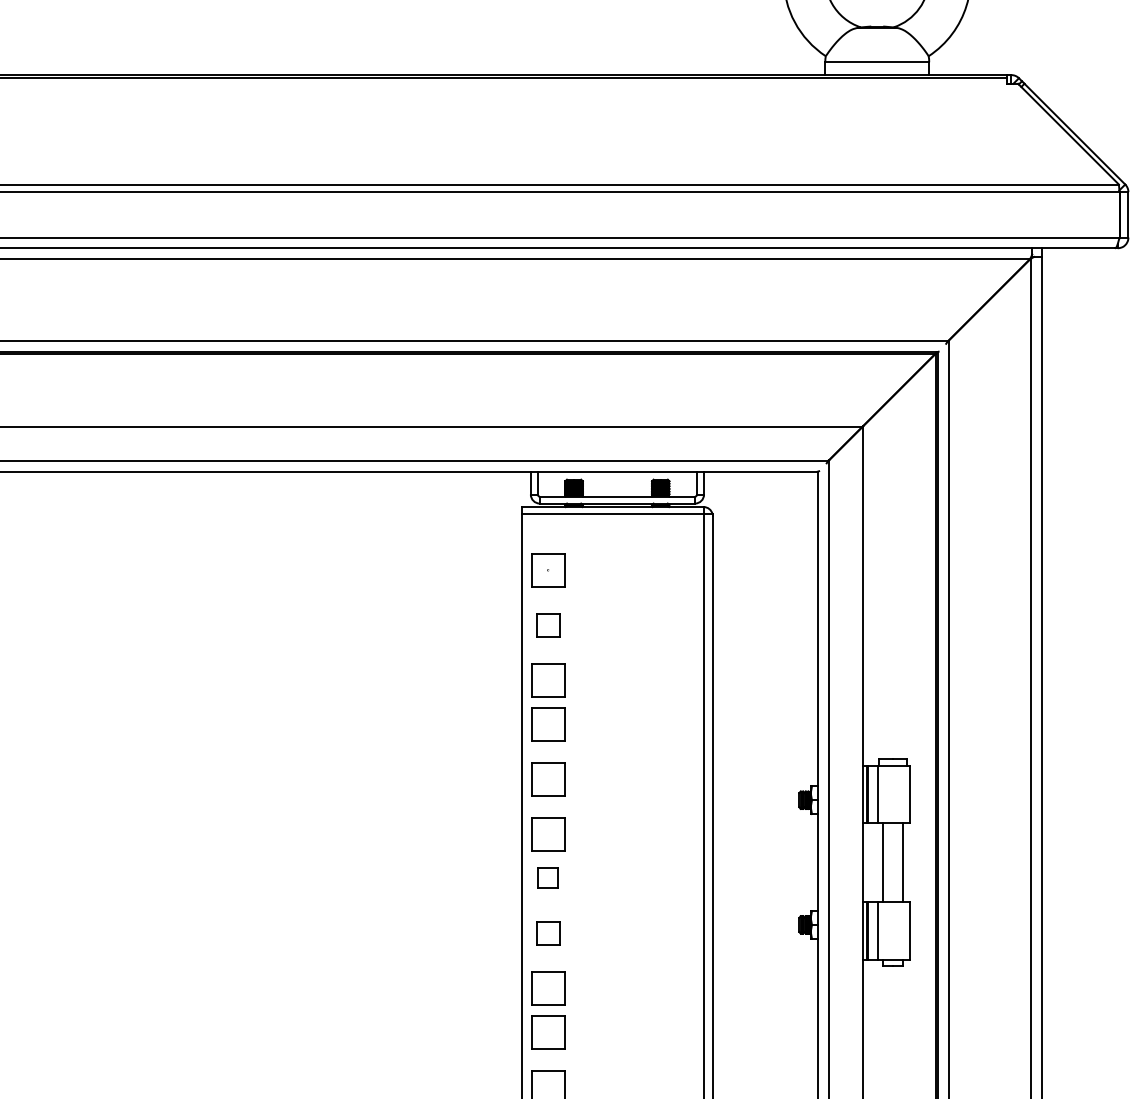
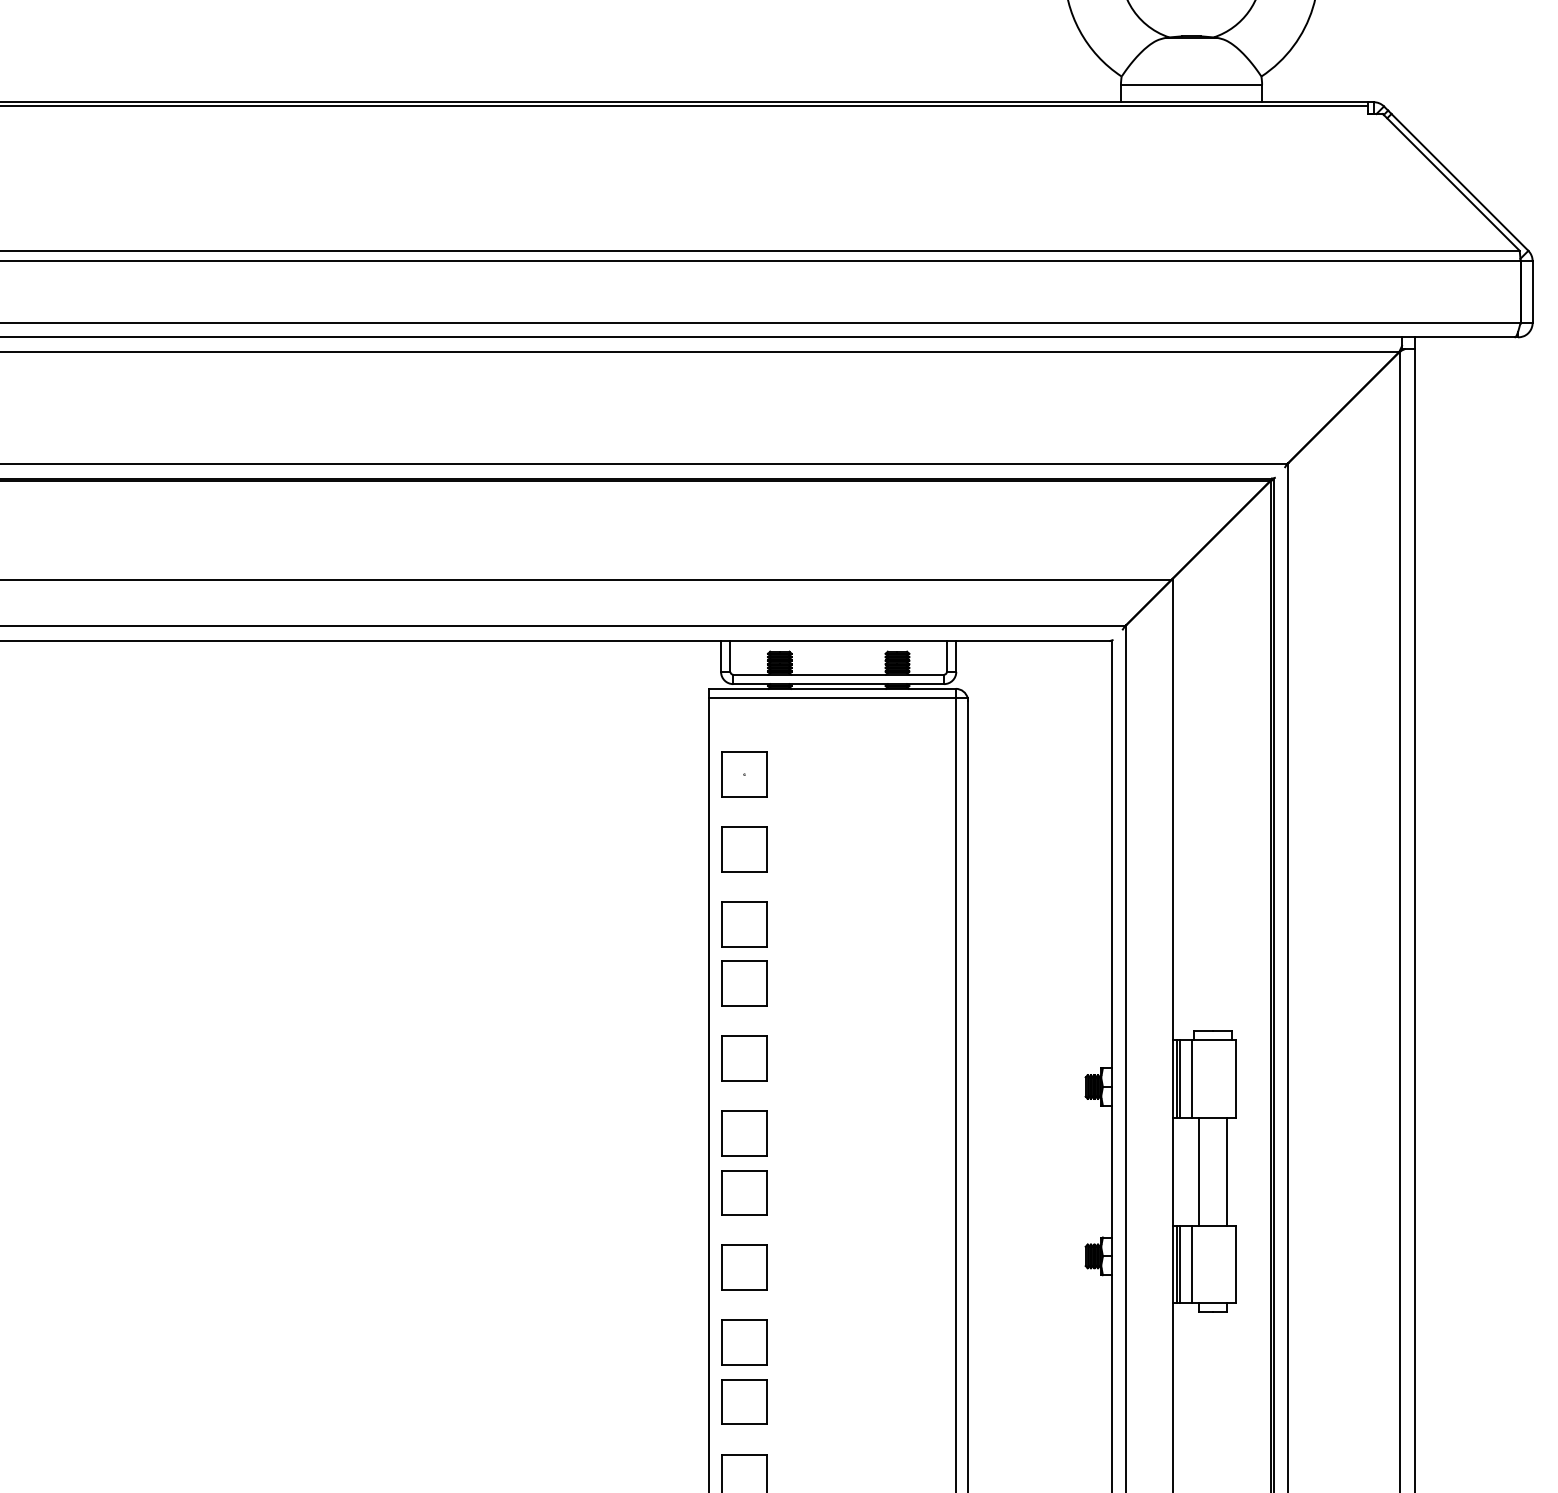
part: (548, 625) -> (744, 849), size x1.43
part: (548, 877) -> (744, 1192), size x1.67
part: (548, 933) -> (744, 1267), size x1.43

